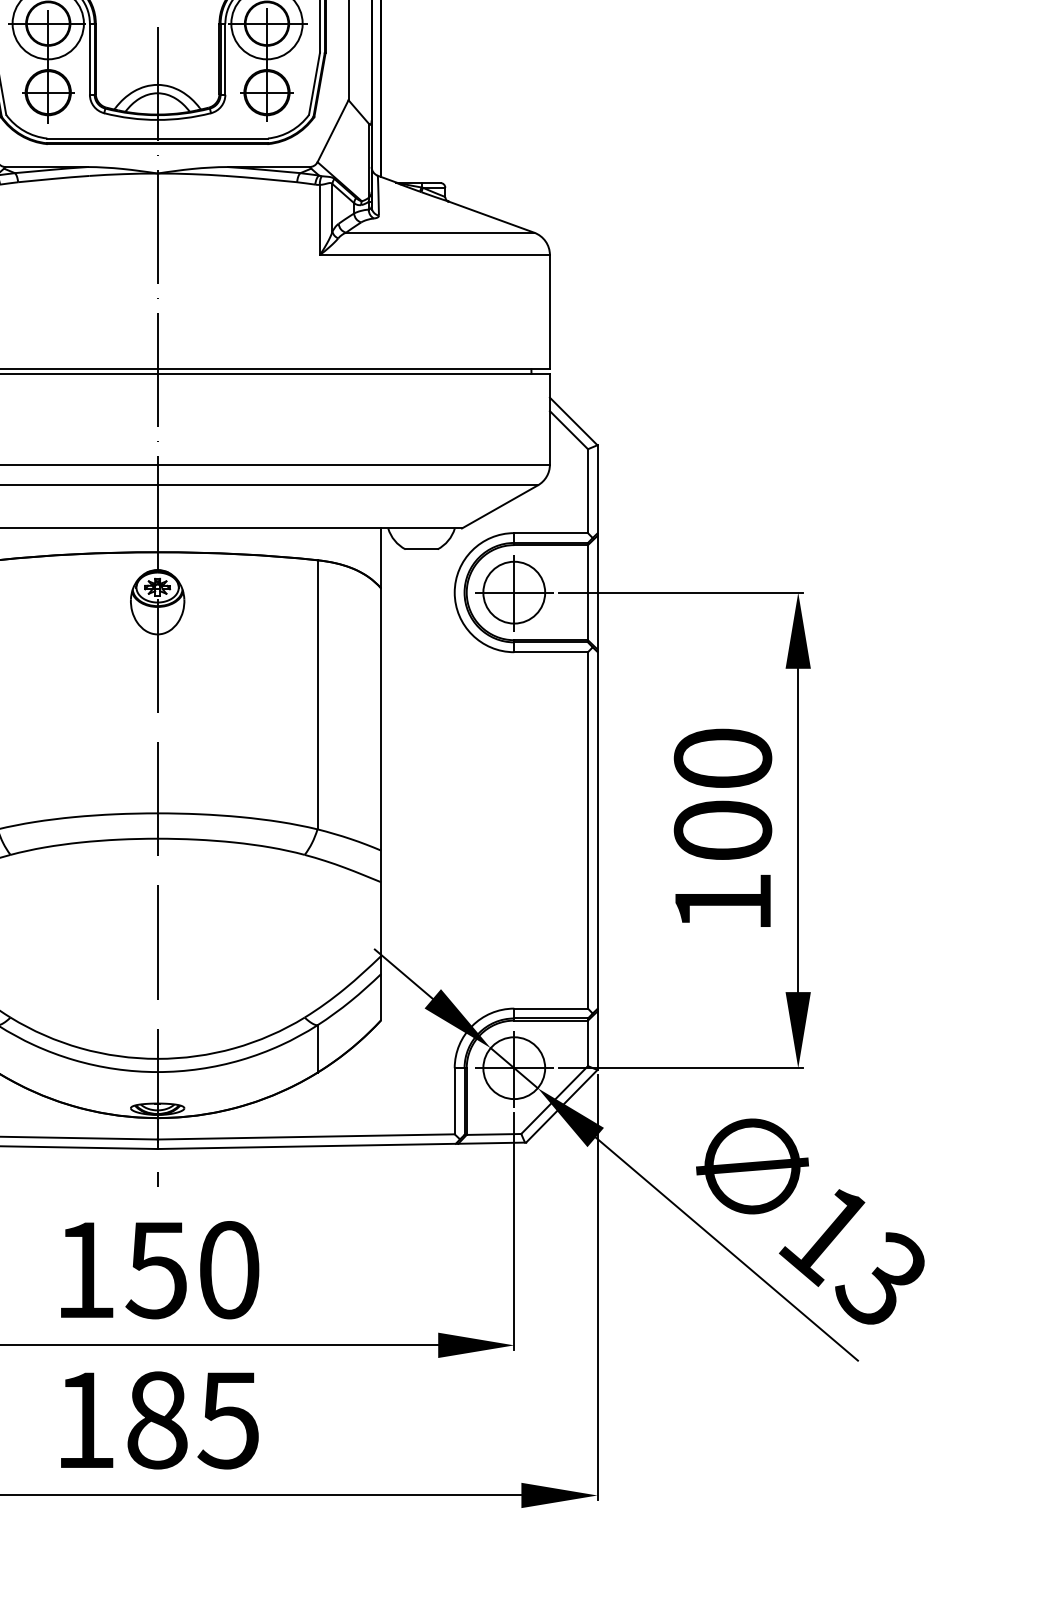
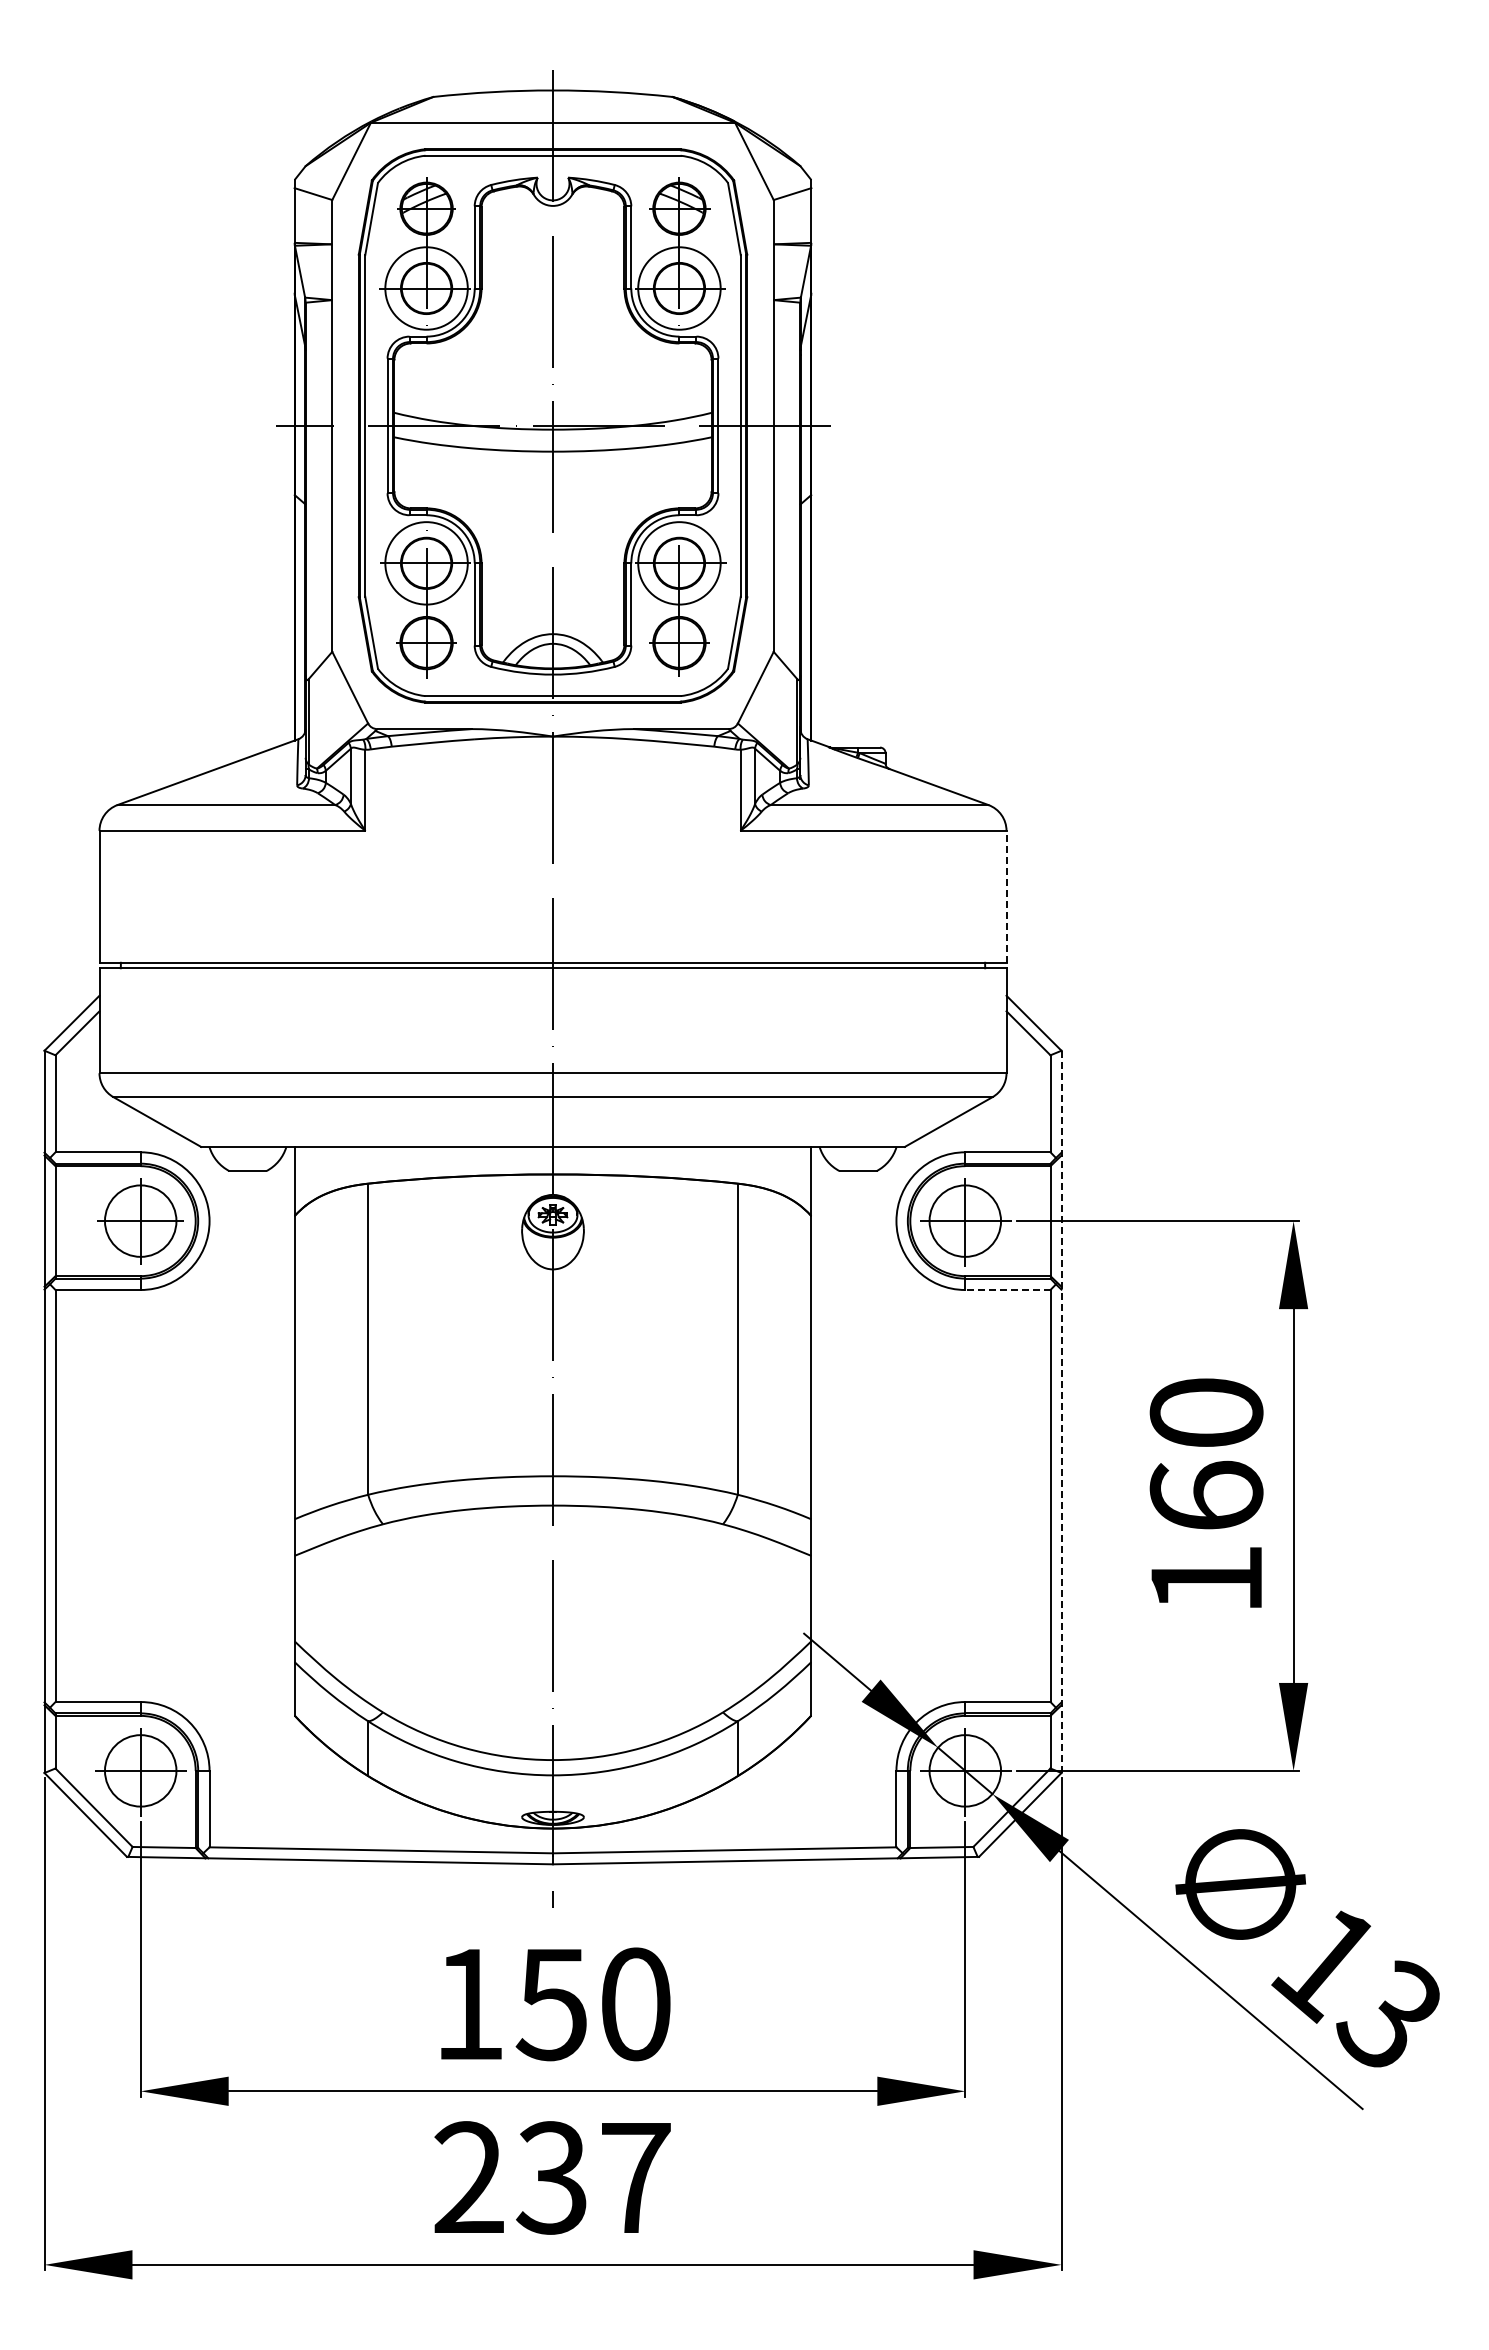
line: (549, 311) -> (1006, 896), solid -> dashed
line: (550, 652) -> (1007, 1290), solid -> dashed
line: (597, 757) -> (1061, 1411), solid -> dashed
text: (722, 829) -> (1206, 1495), 100 -> 160
text: (157, 1419) -> (552, 2177), 185 -> 237

